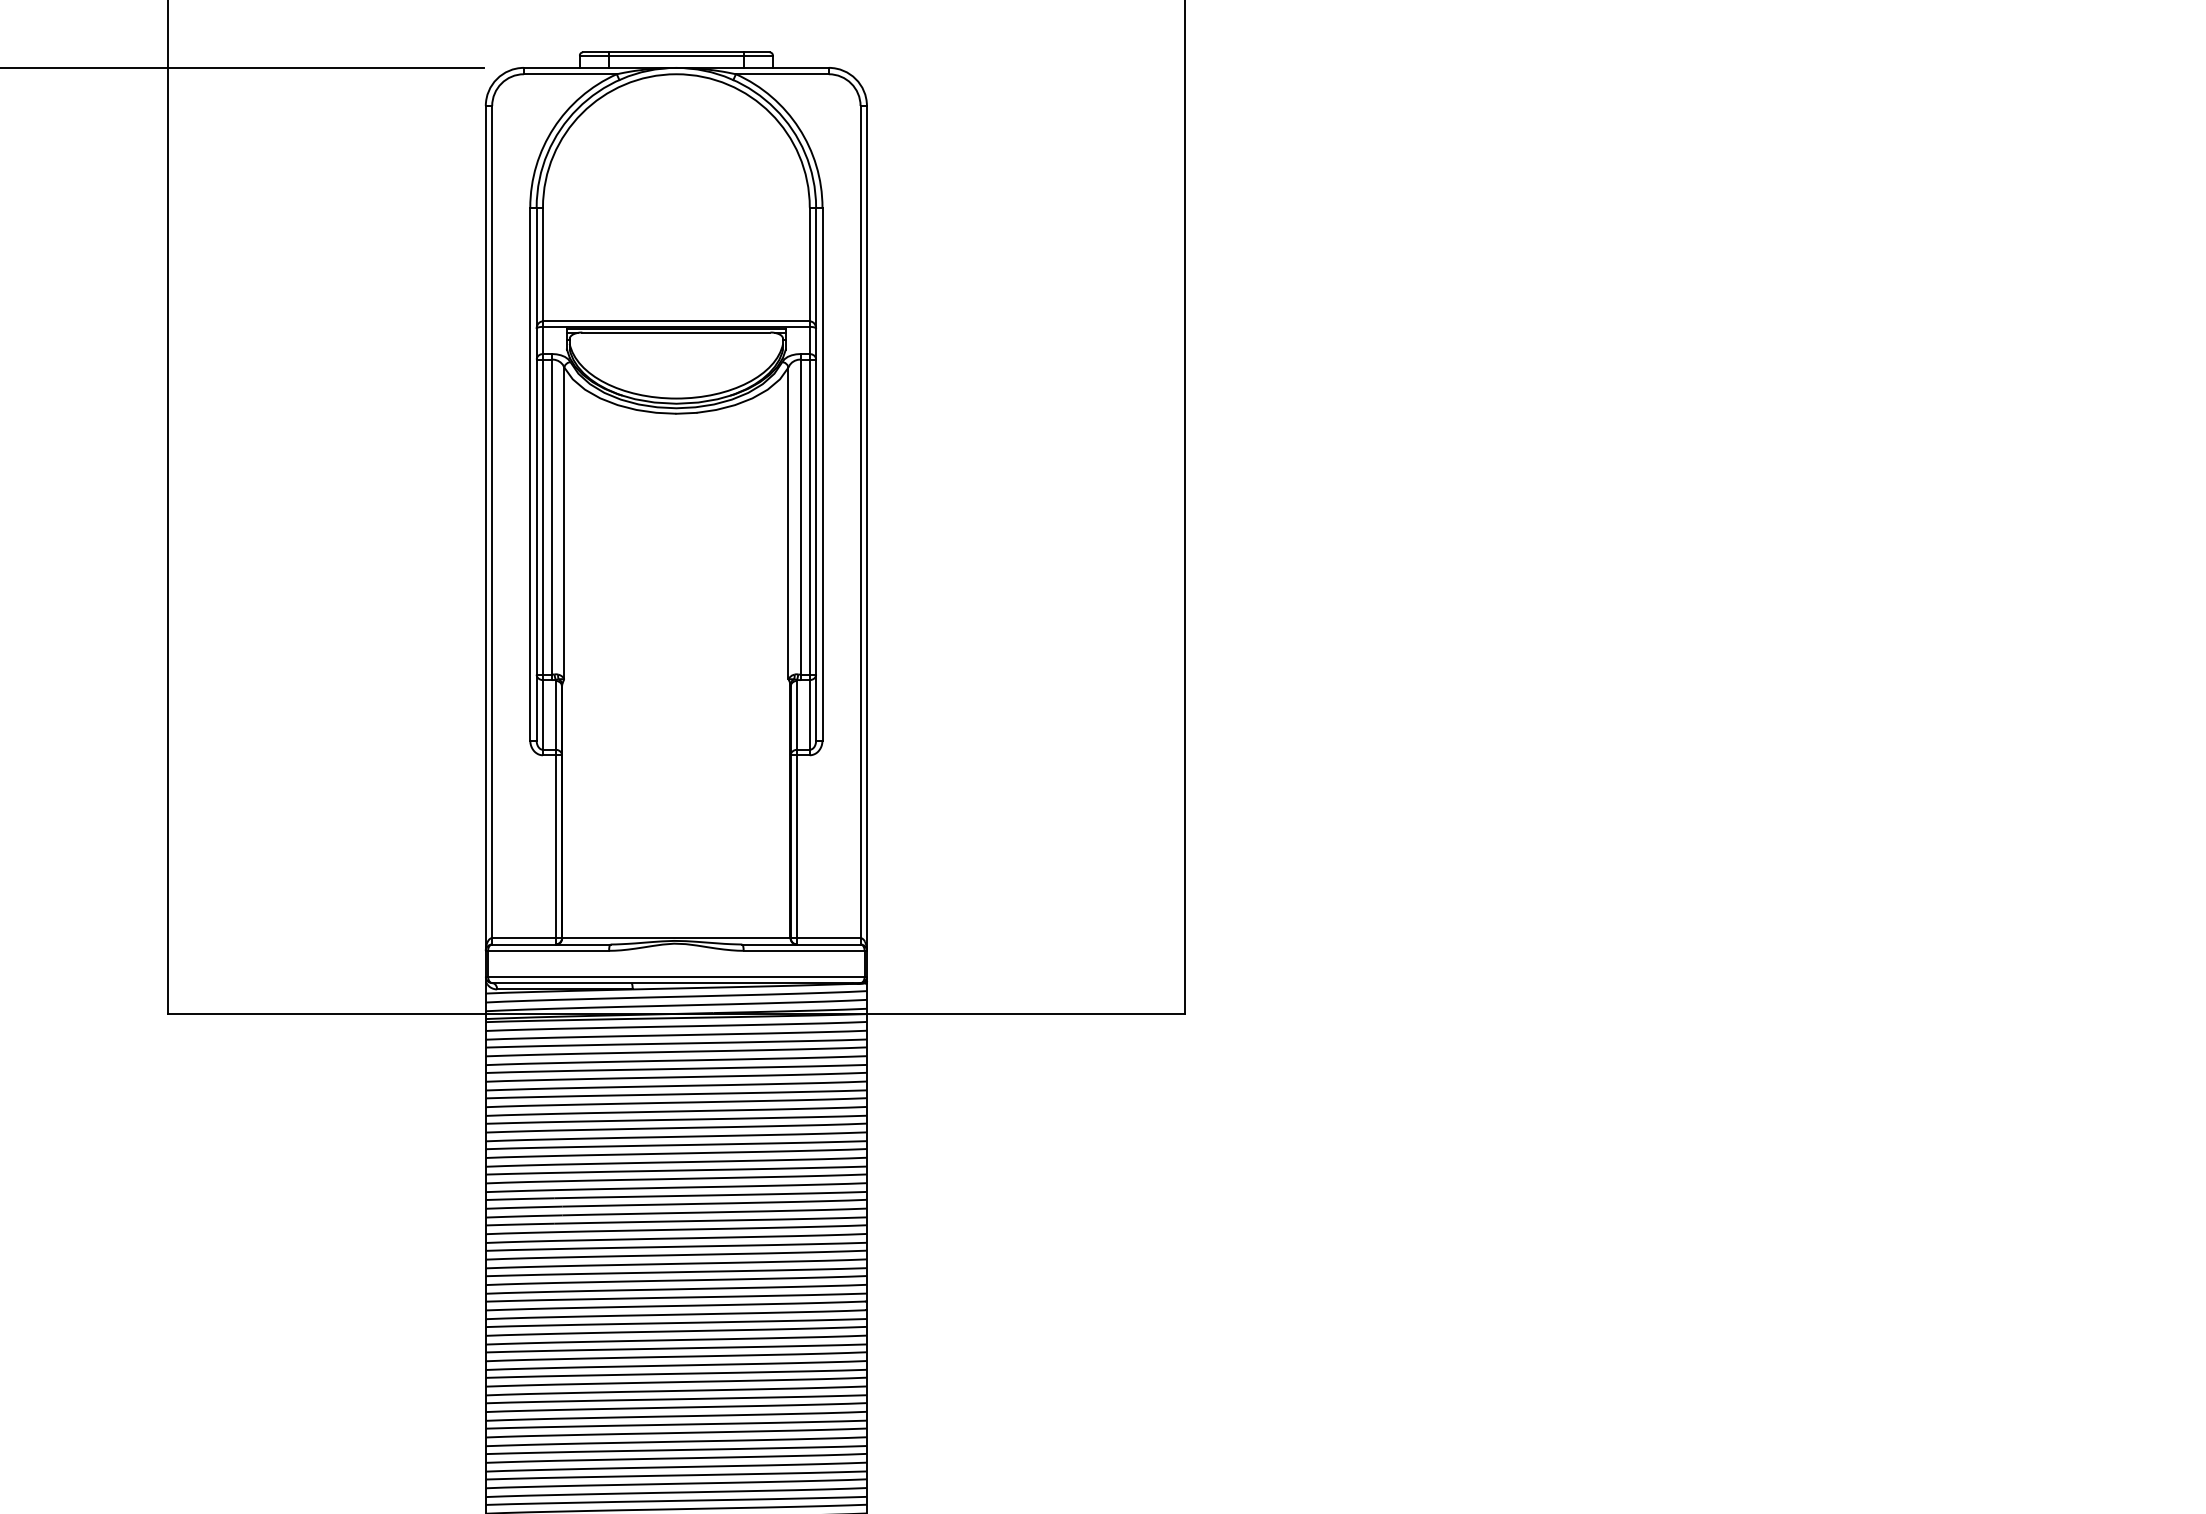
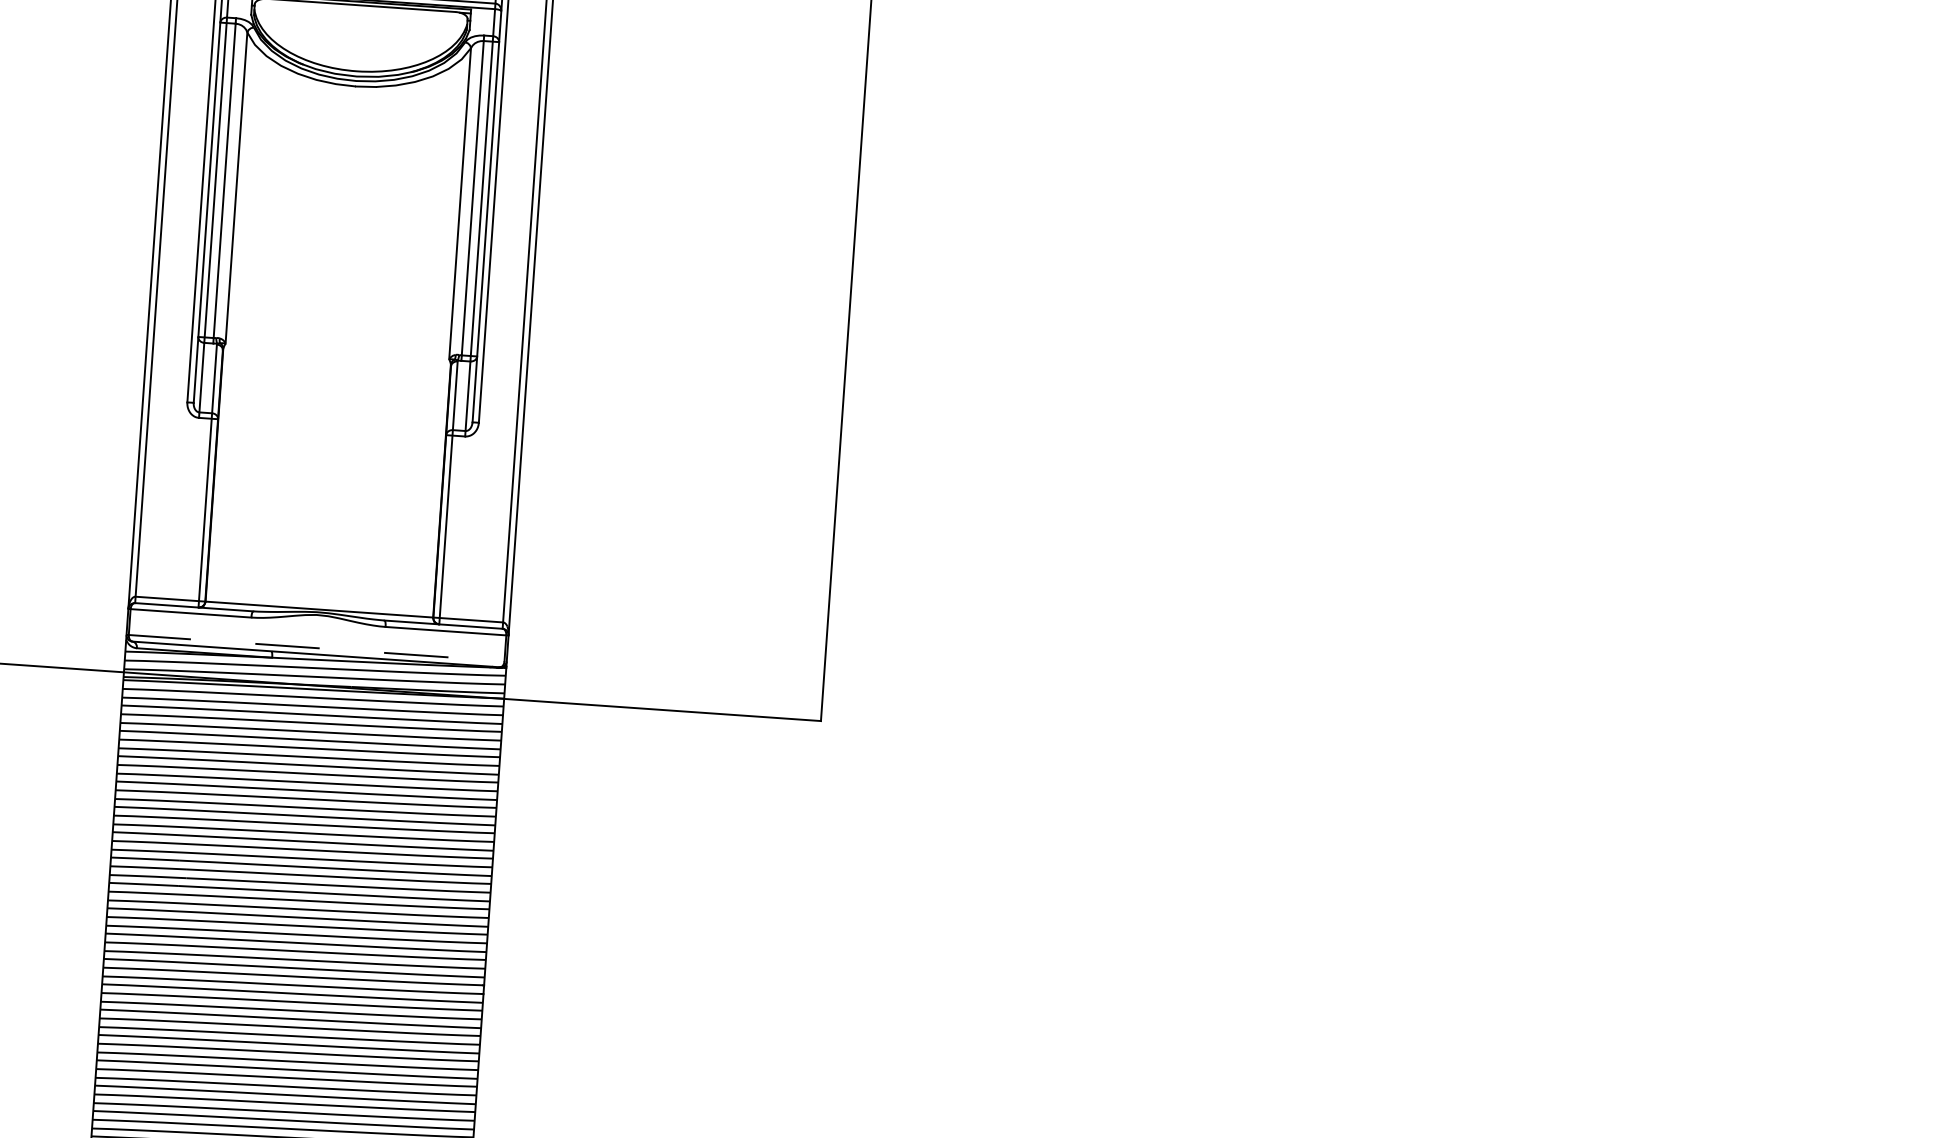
line: (676, 976) -> (316, 647), solid -> dashed

